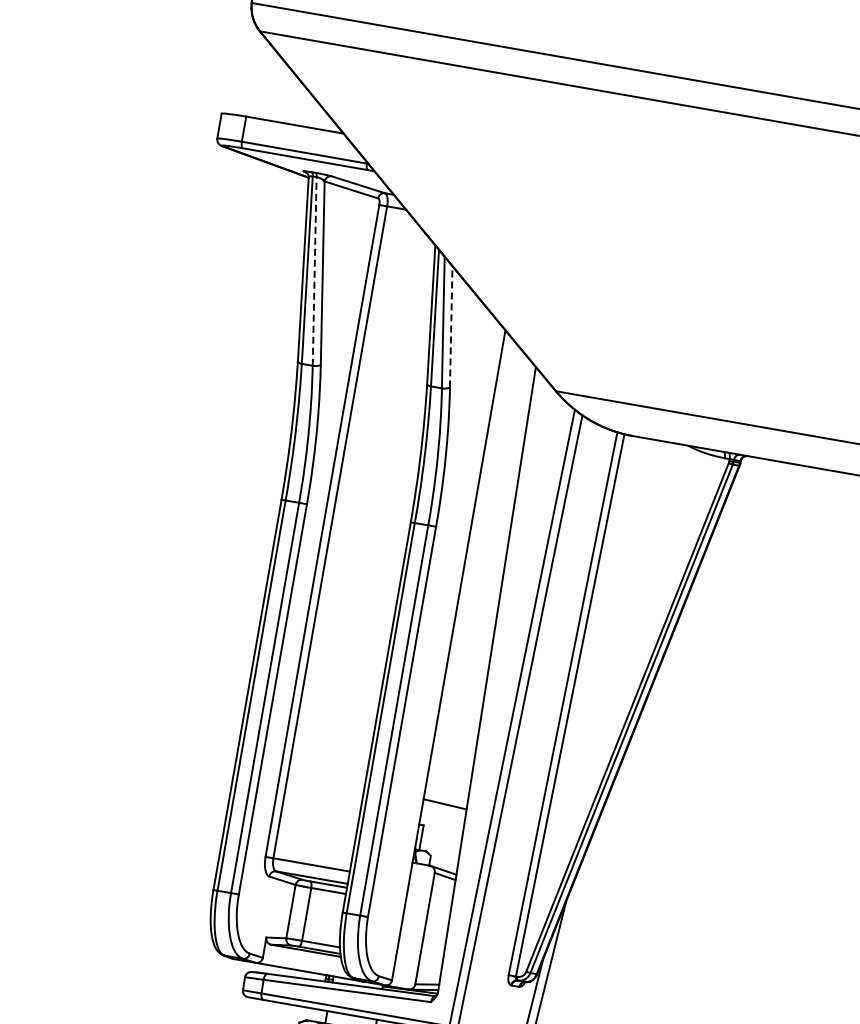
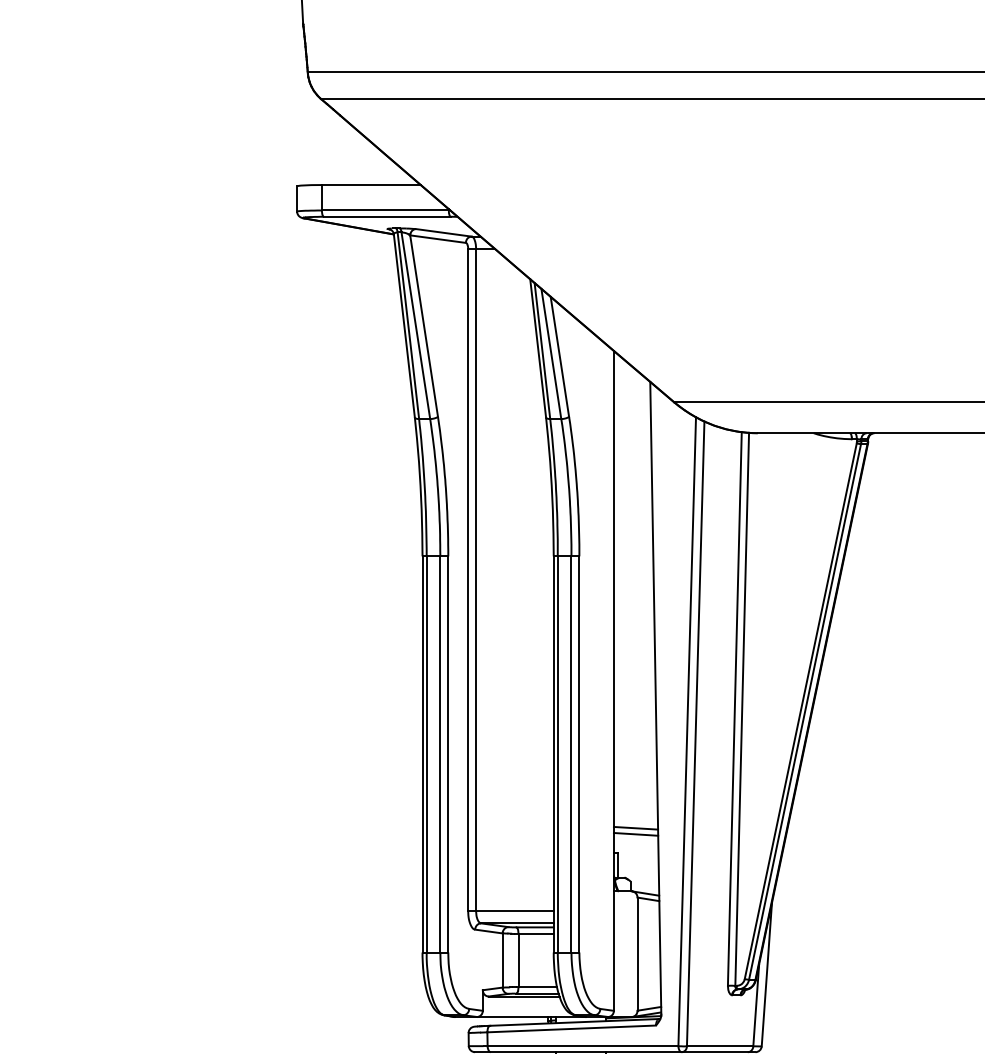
line: (314, 271) -> (415, 325), dashed -> solid
line: (450, 326) -> (559, 356), dashed -> solid
line: (443, 810) -> (635, 834), added

